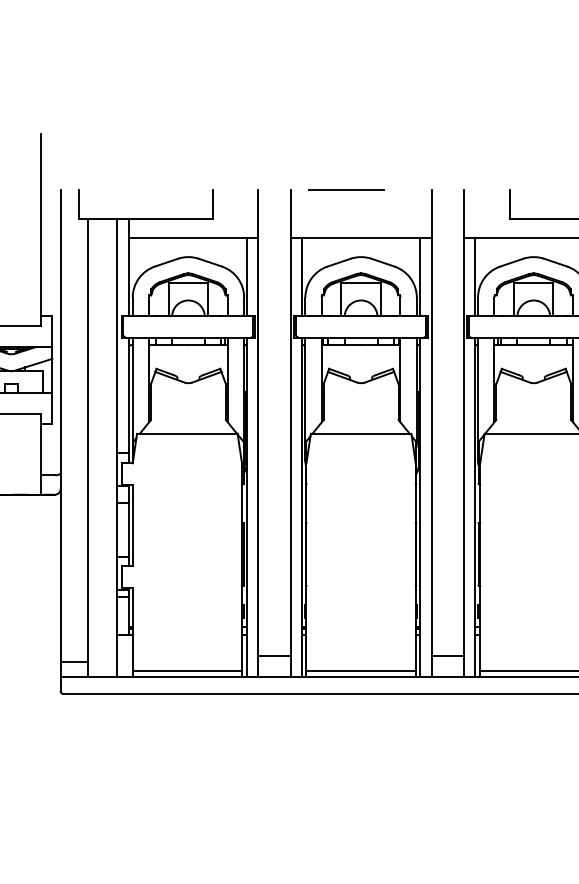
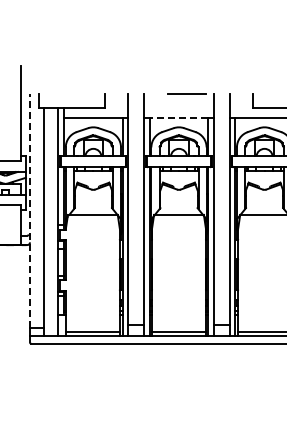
line: (345, 188) -> (186, 93), moved
line: (360, 237) -> (178, 117), solid -> dashed
line: (61, 426) -> (30, 211), solid -> dashed

